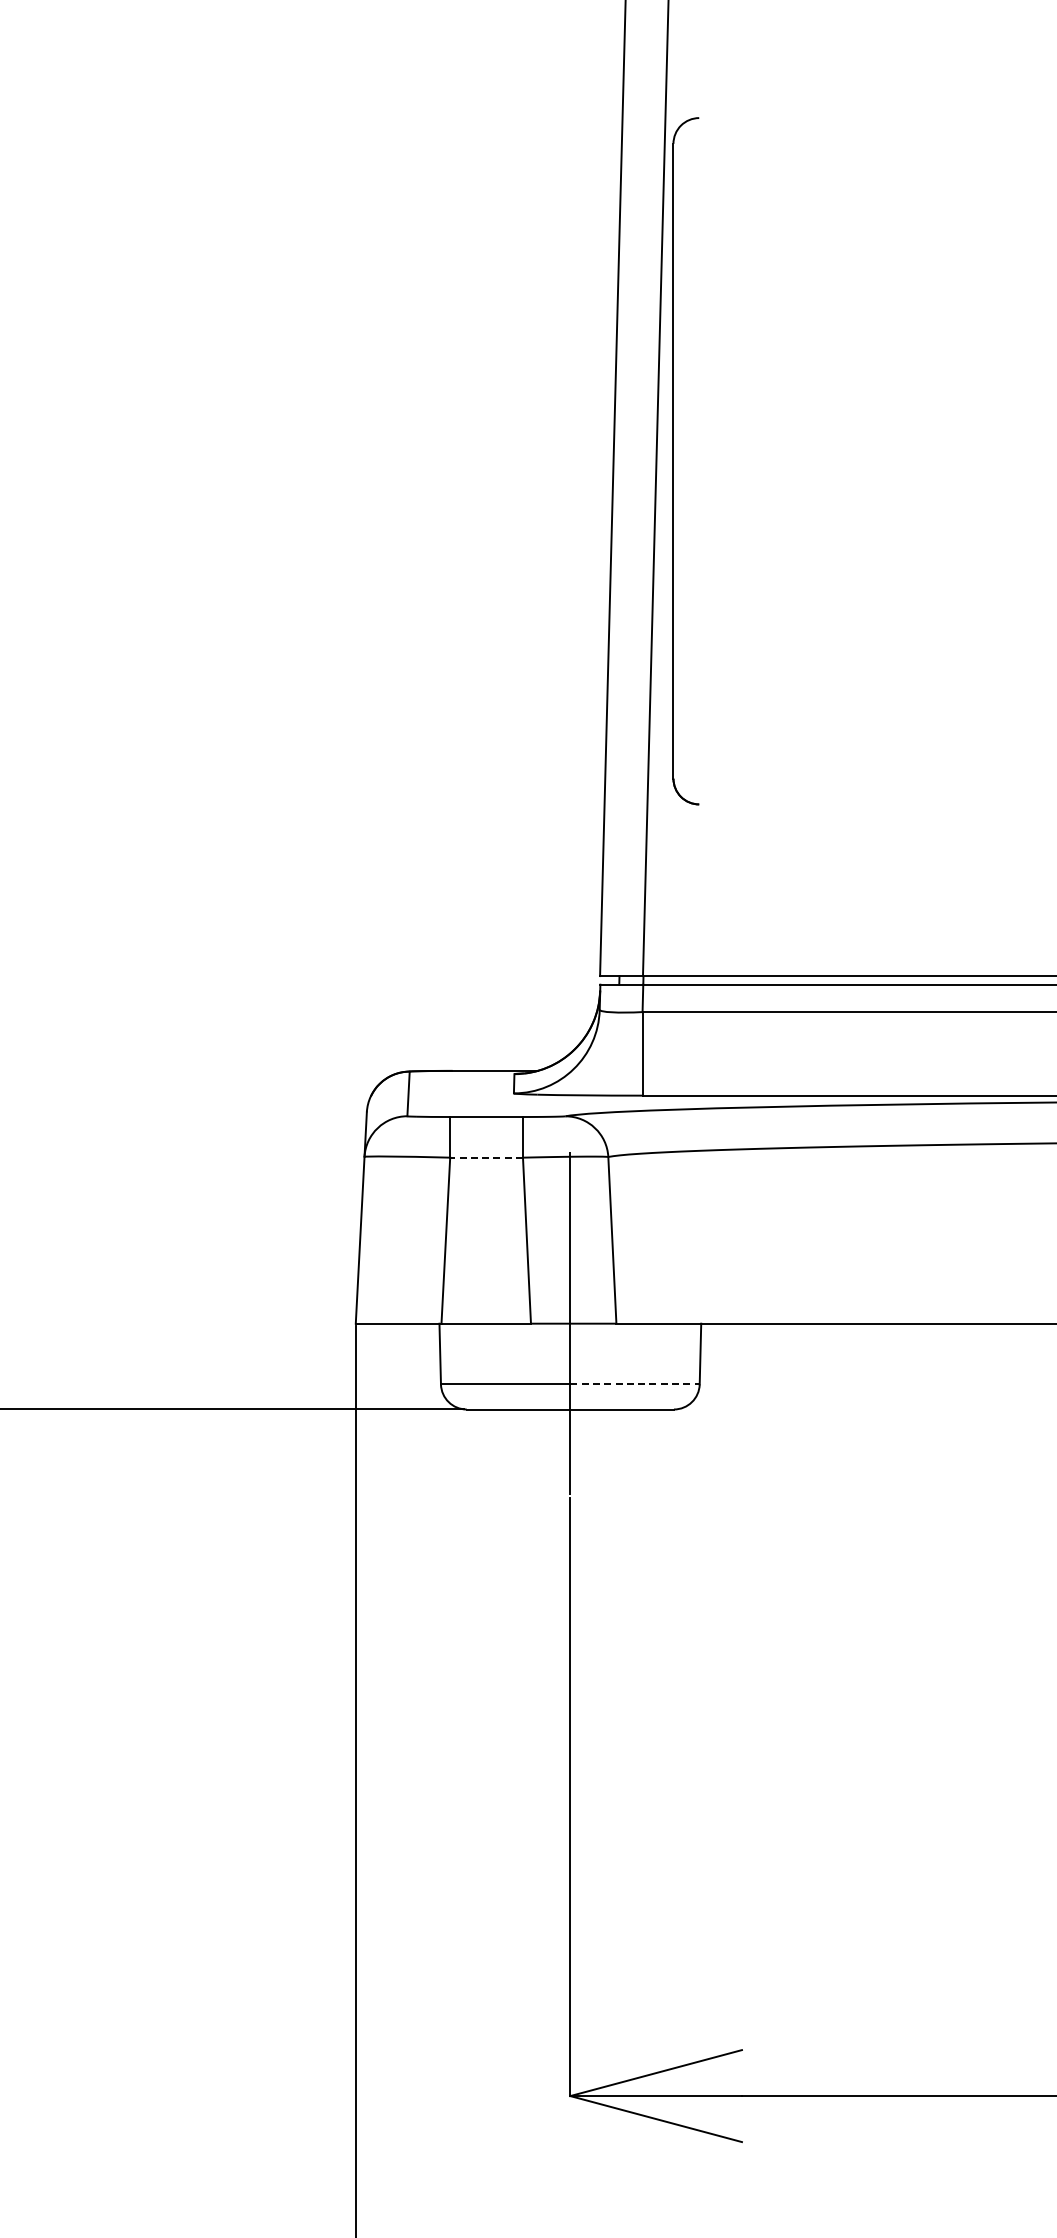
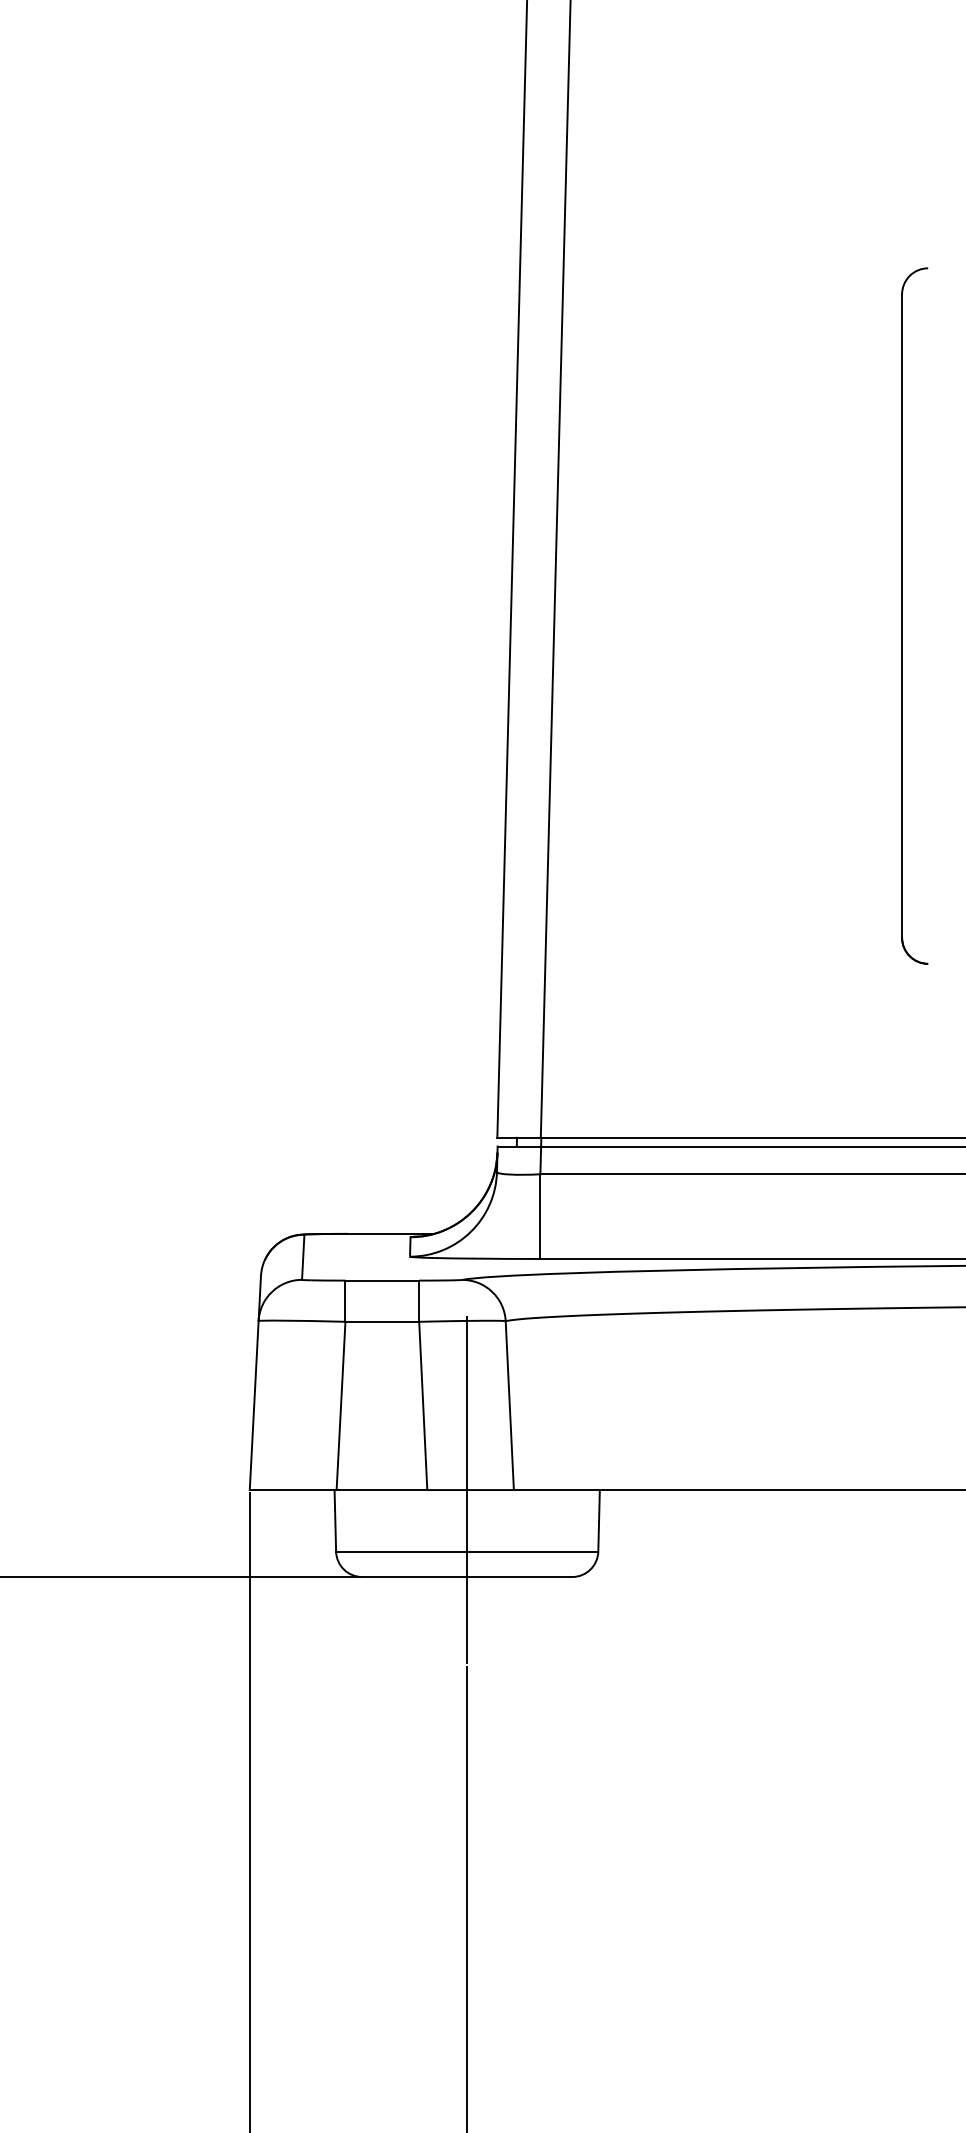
part: (673, 461) -> (902, 616), moved
line: (486, 1157) -> (382, 1321), dashed -> solid
line: (635, 1384) -> (533, 1551), dashed -> solid

